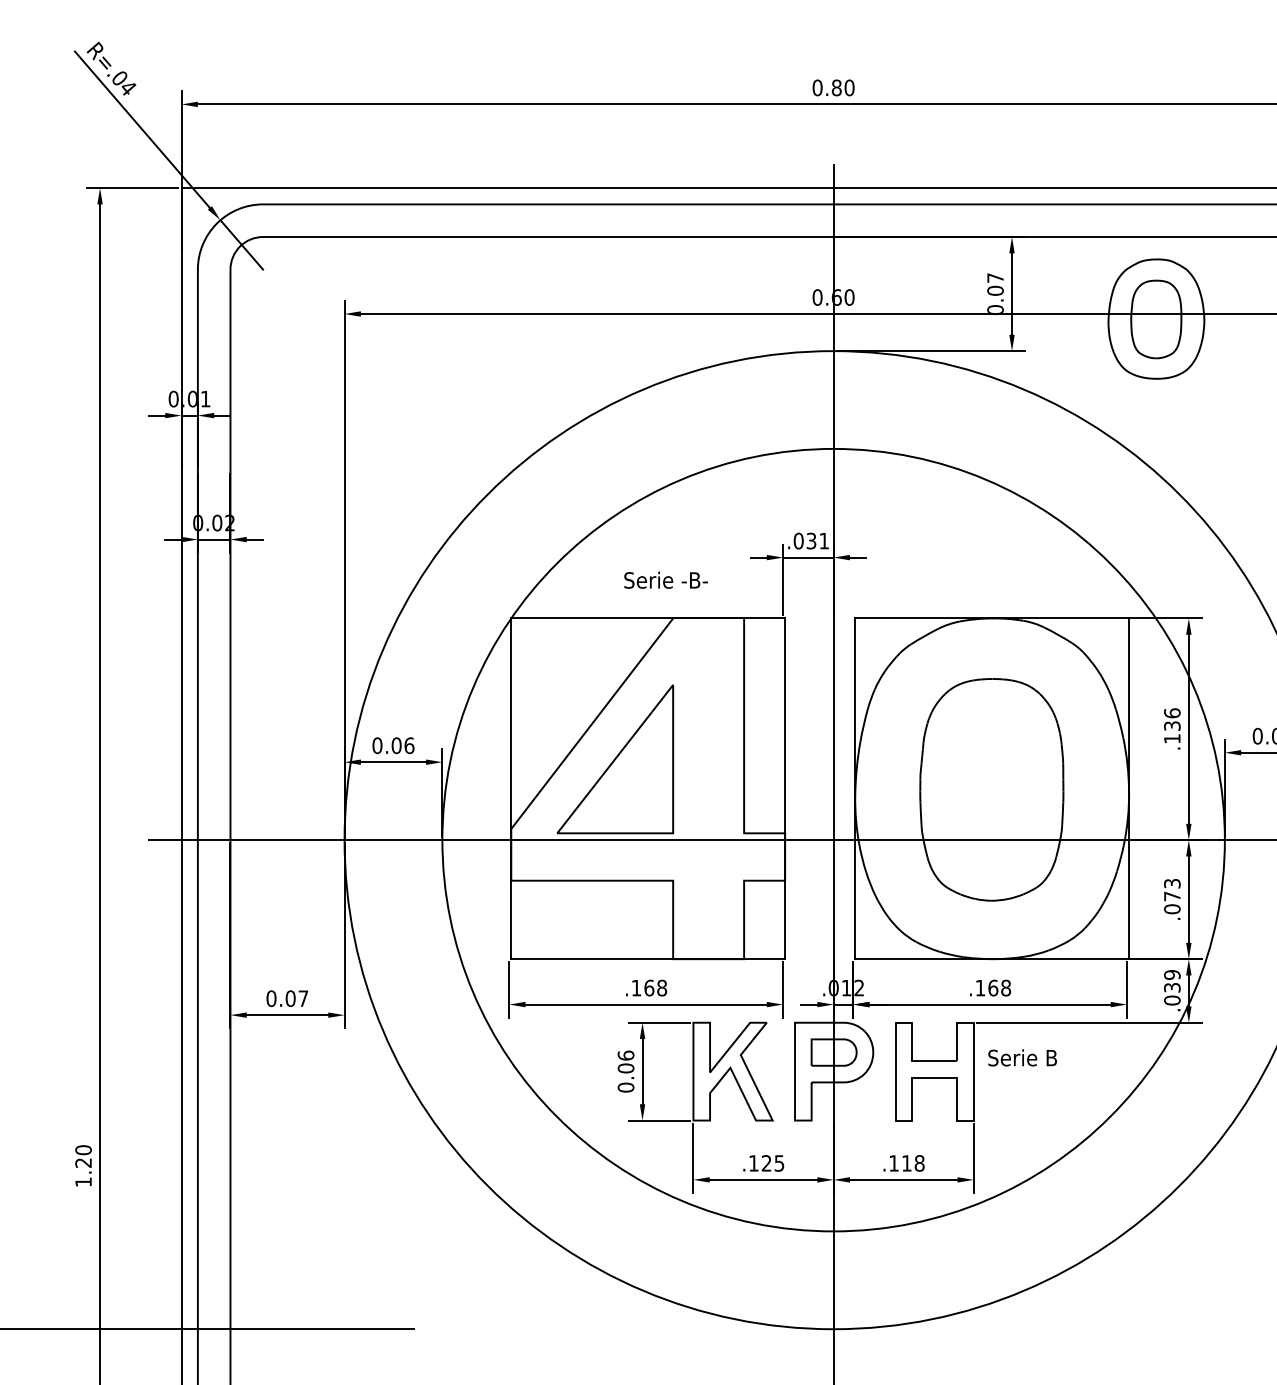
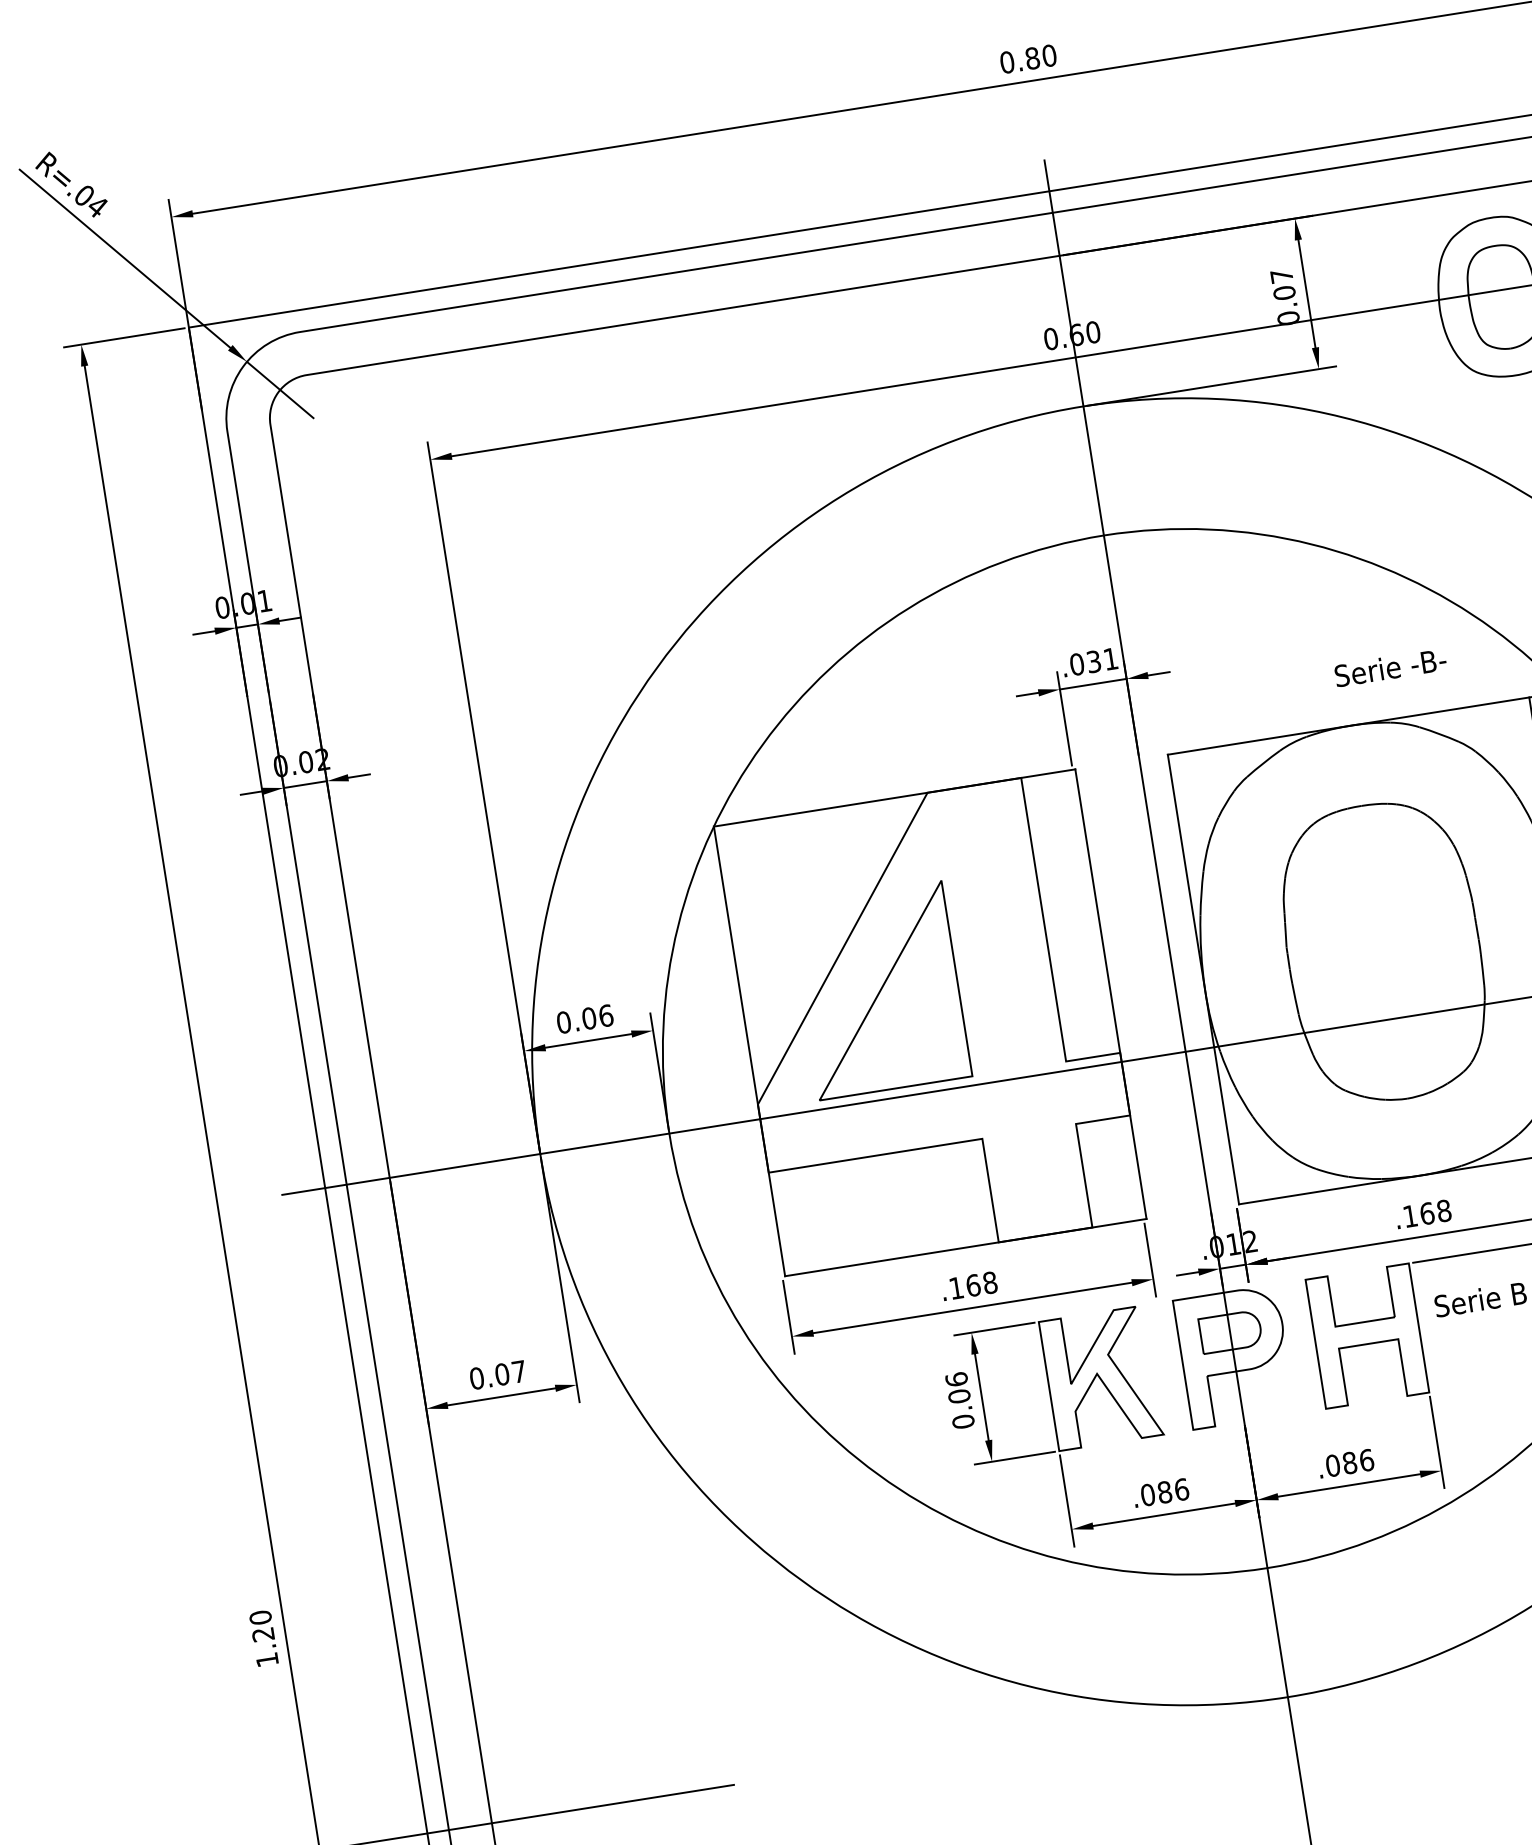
text: (665, 579) -> (1389, 666), moved
text: (766, 1163) -> (1164, 1492), .125 -> .086
text: (906, 1163) -> (1349, 1463), .118 -> .086

